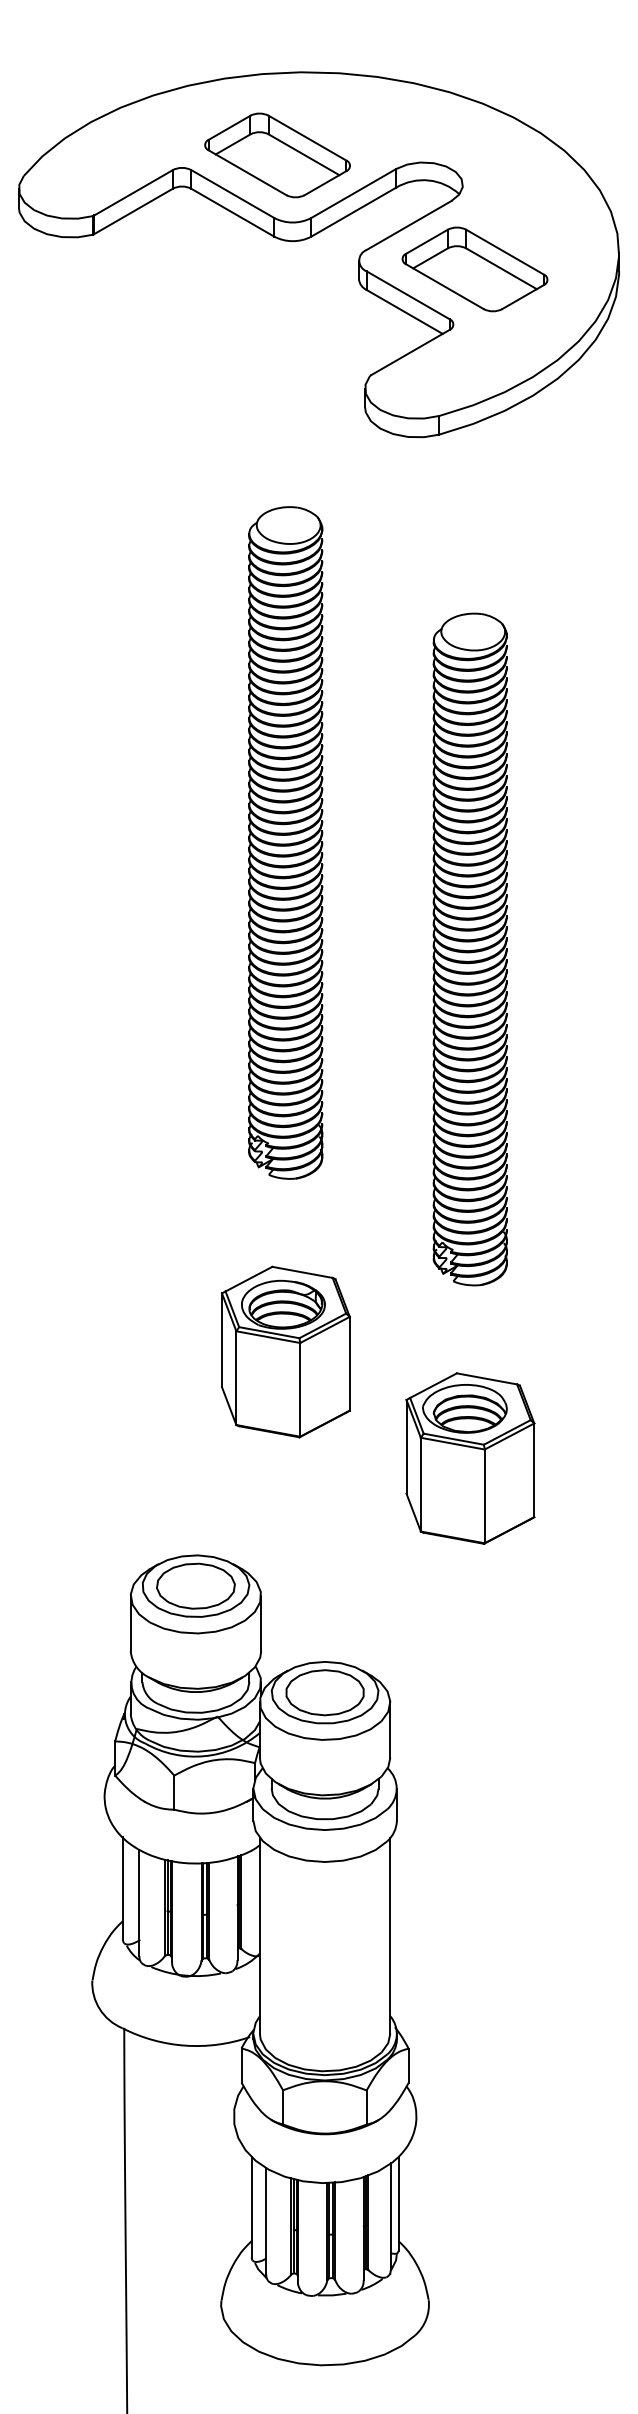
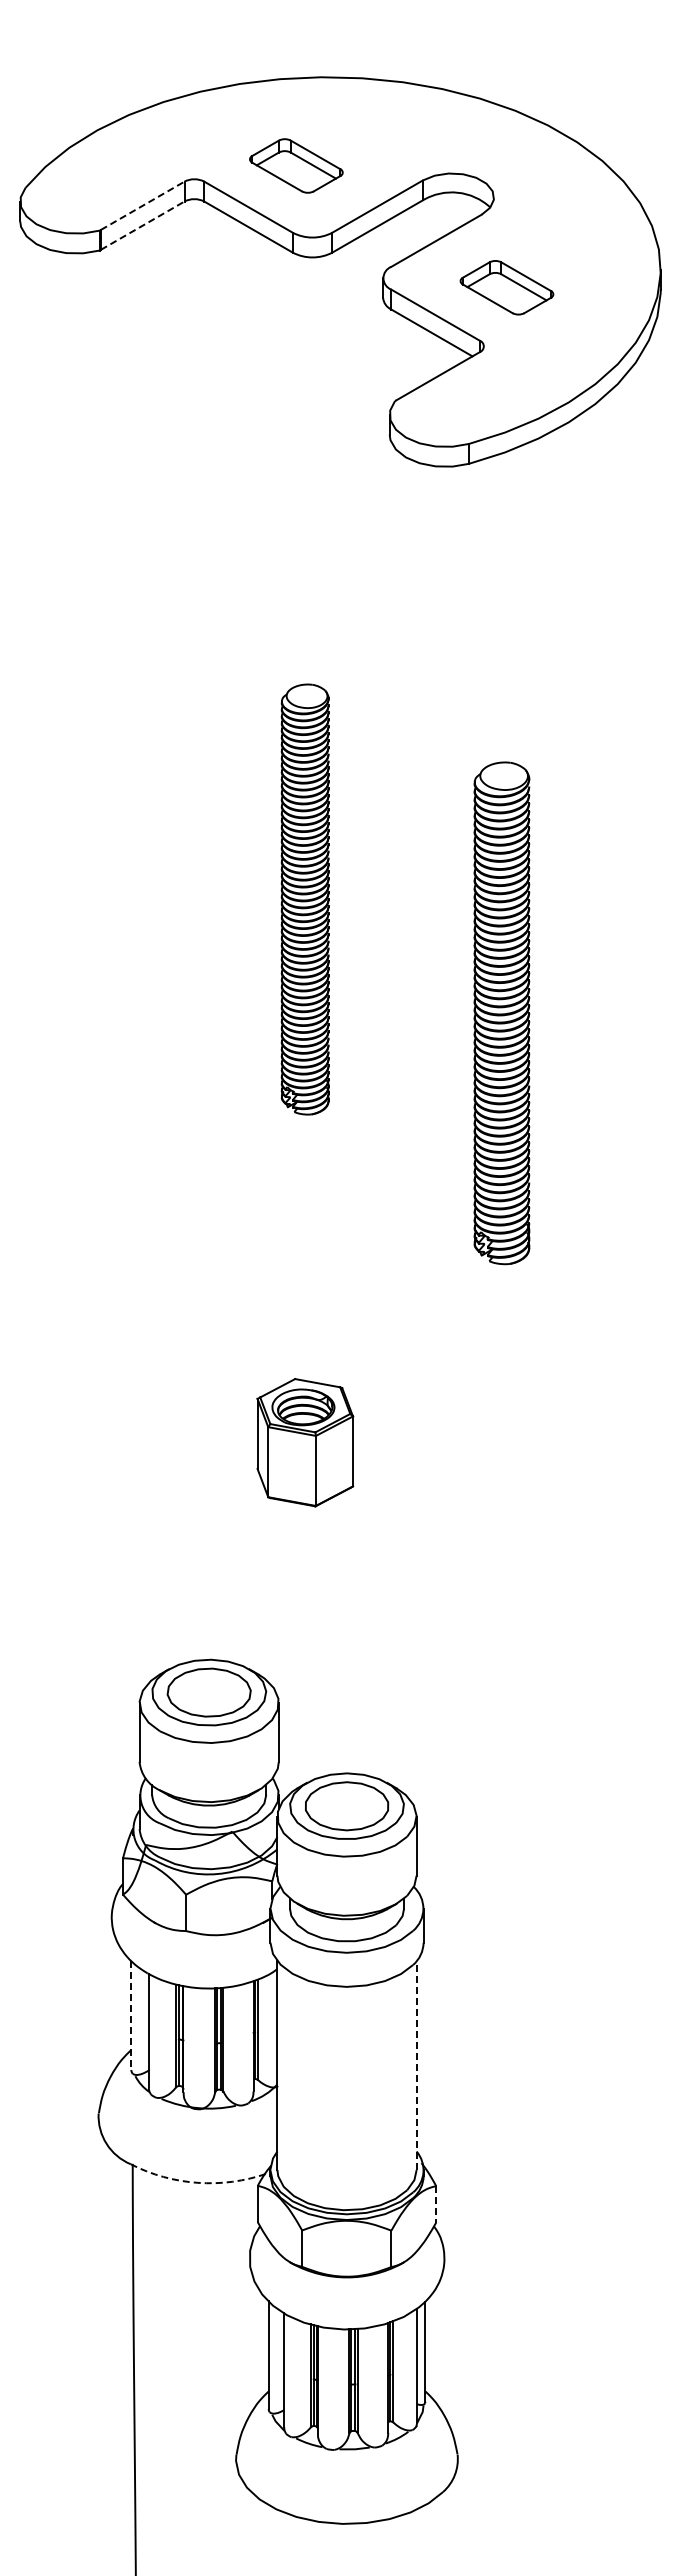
part: (277, 154) -> (296, 165), size x0.6
line: (134, 192) -> (143, 205), solid -> dashed
line: (134, 211) -> (143, 225), solid -> dashed
part: (474, 269) -> (506, 287), size x0.6
part: (286, 842) -> (305, 899), size x0.6
part: (469, 949) -> (501, 1013), size x0.7
part: (286, 1351) -> (305, 1442), size x0.7
part: (469, 1458) -> (501, 1556), removed
line: (123, 1888) -> (131, 2015), solid -> dashed
line: (390, 1935) -> (416, 2065), solid -> dashed
arc: (184, 2045) -> (197, 2182), solid -> dashed
line: (408, 2065) -> (436, 2204), solid -> dashed

